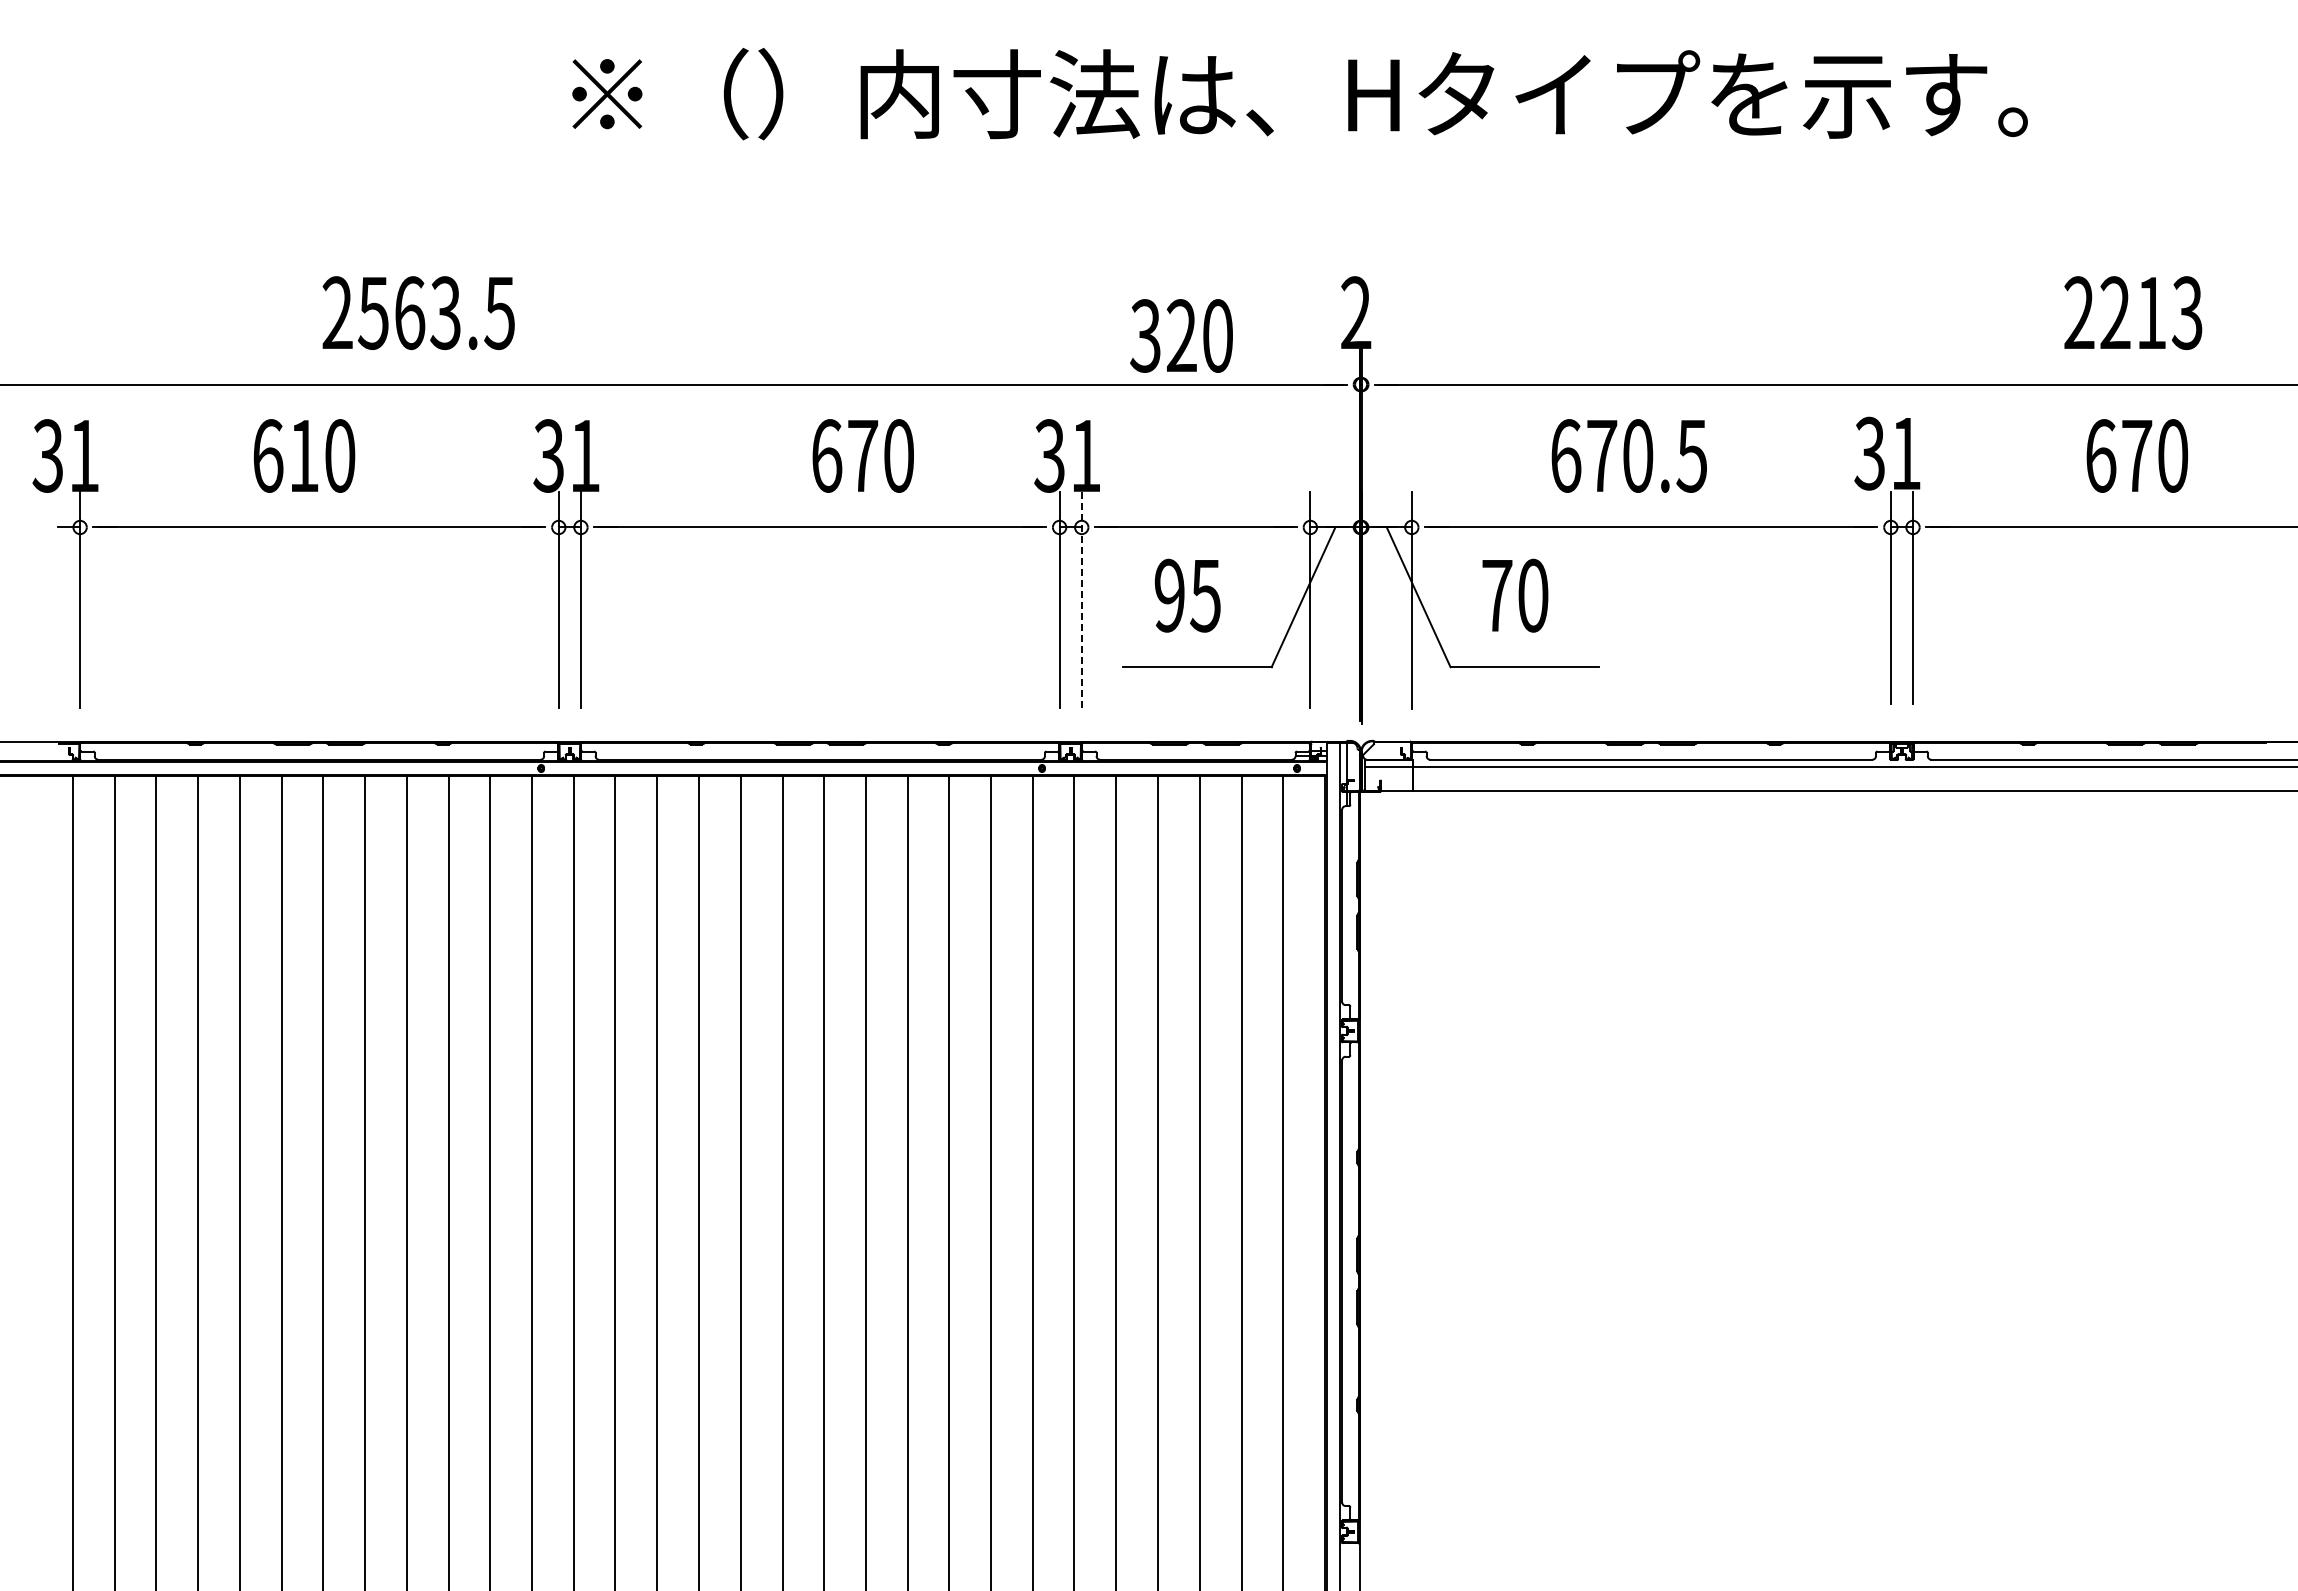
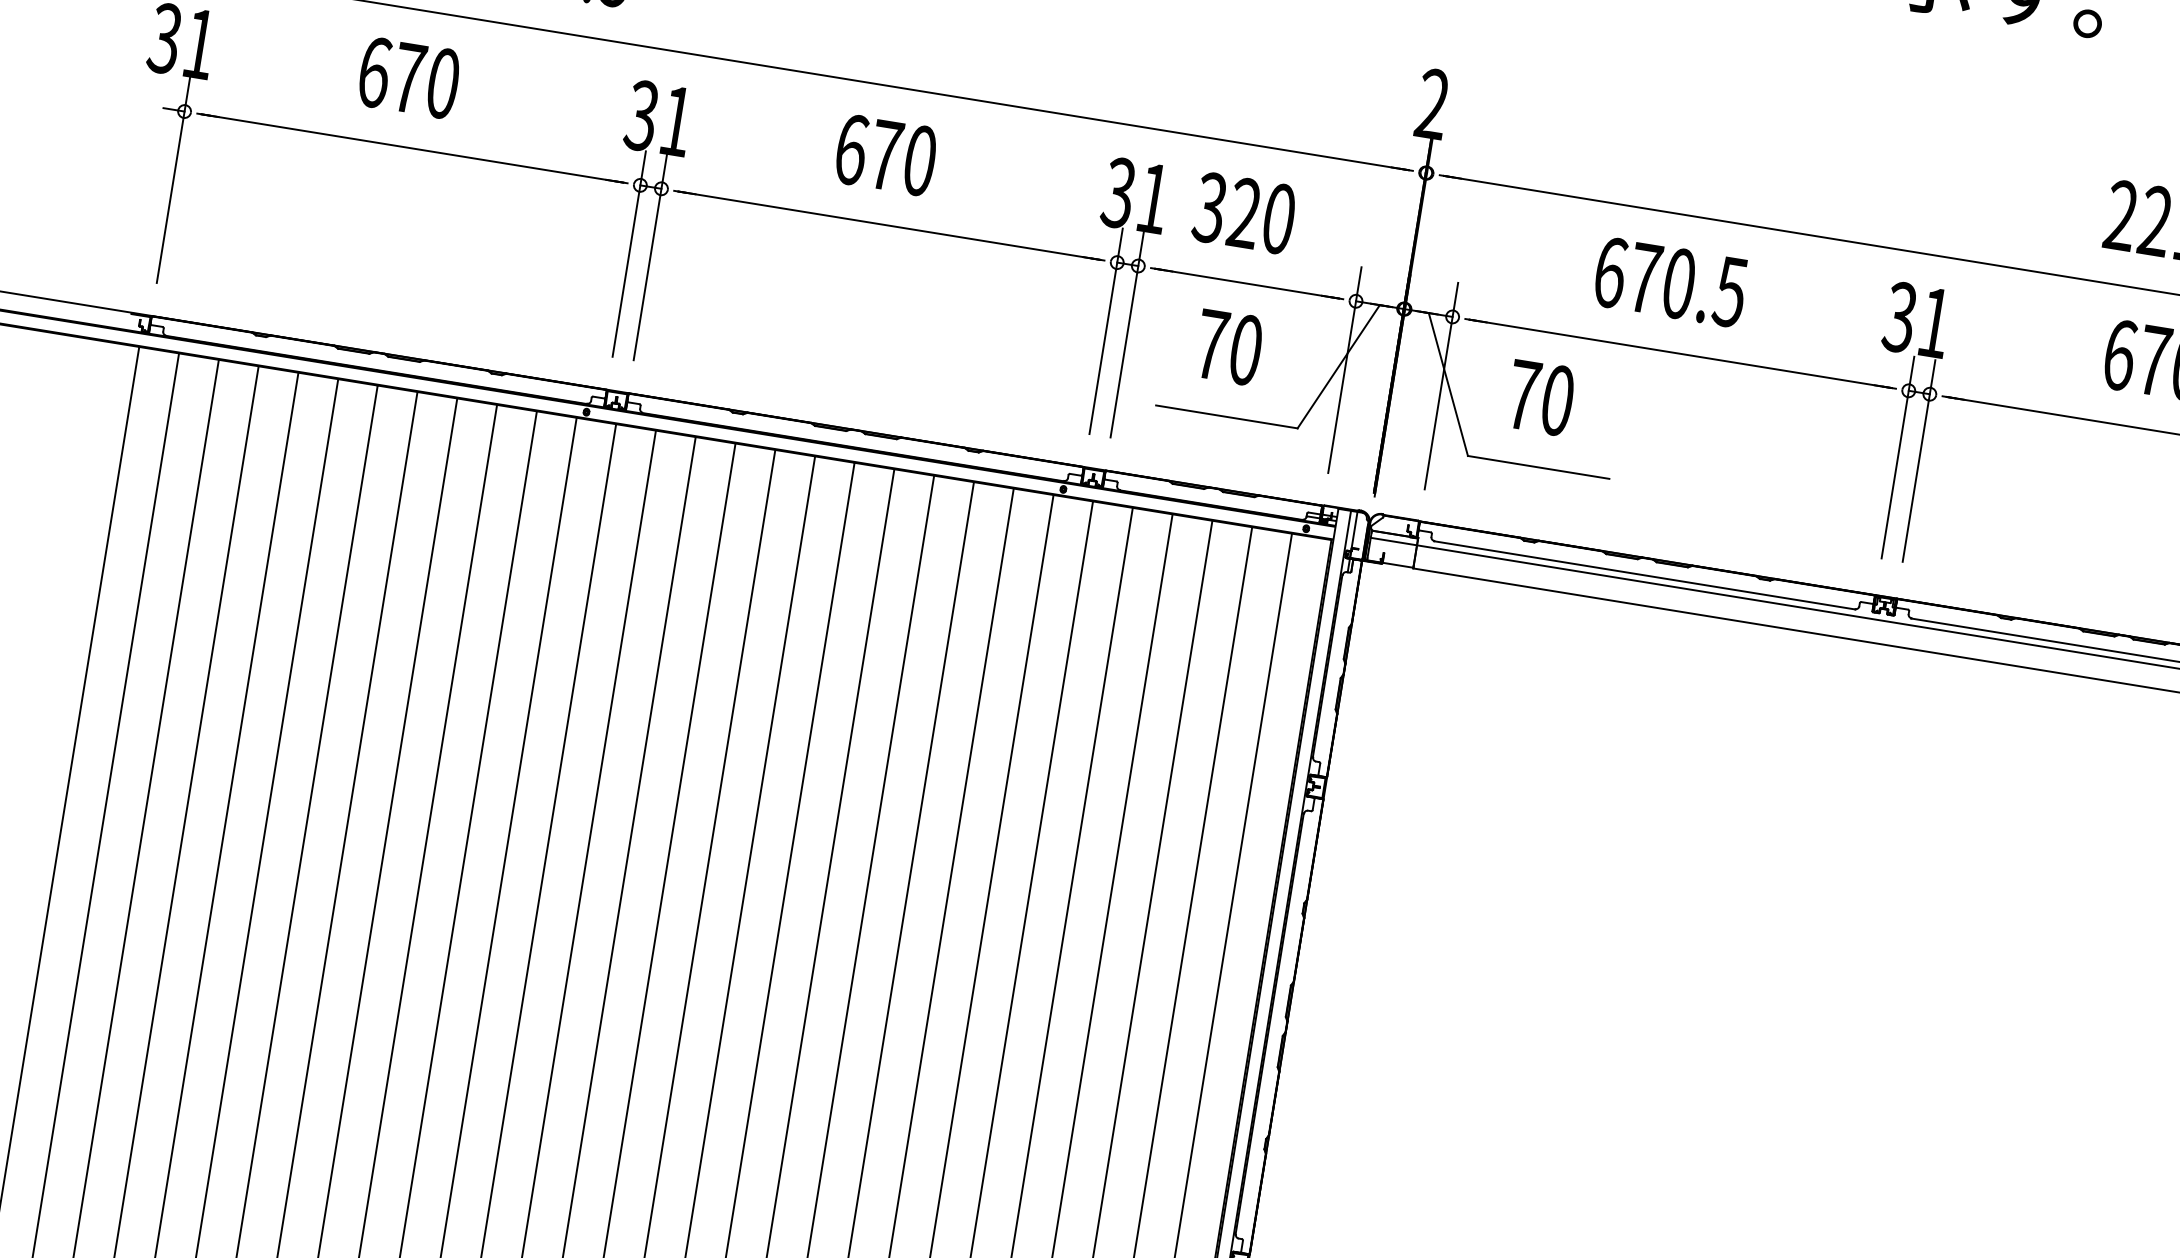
text: (1181, 335) -> (1244, 212), moved
text: (304, 455) -> (409, 77), 610 -> 670
text: (862, 455) -> (885, 154), moved
text: (1187, 595) -> (1228, 347), 95 -> 70
line: (1081, 599) -> (1126, 334), dashed -> solid

